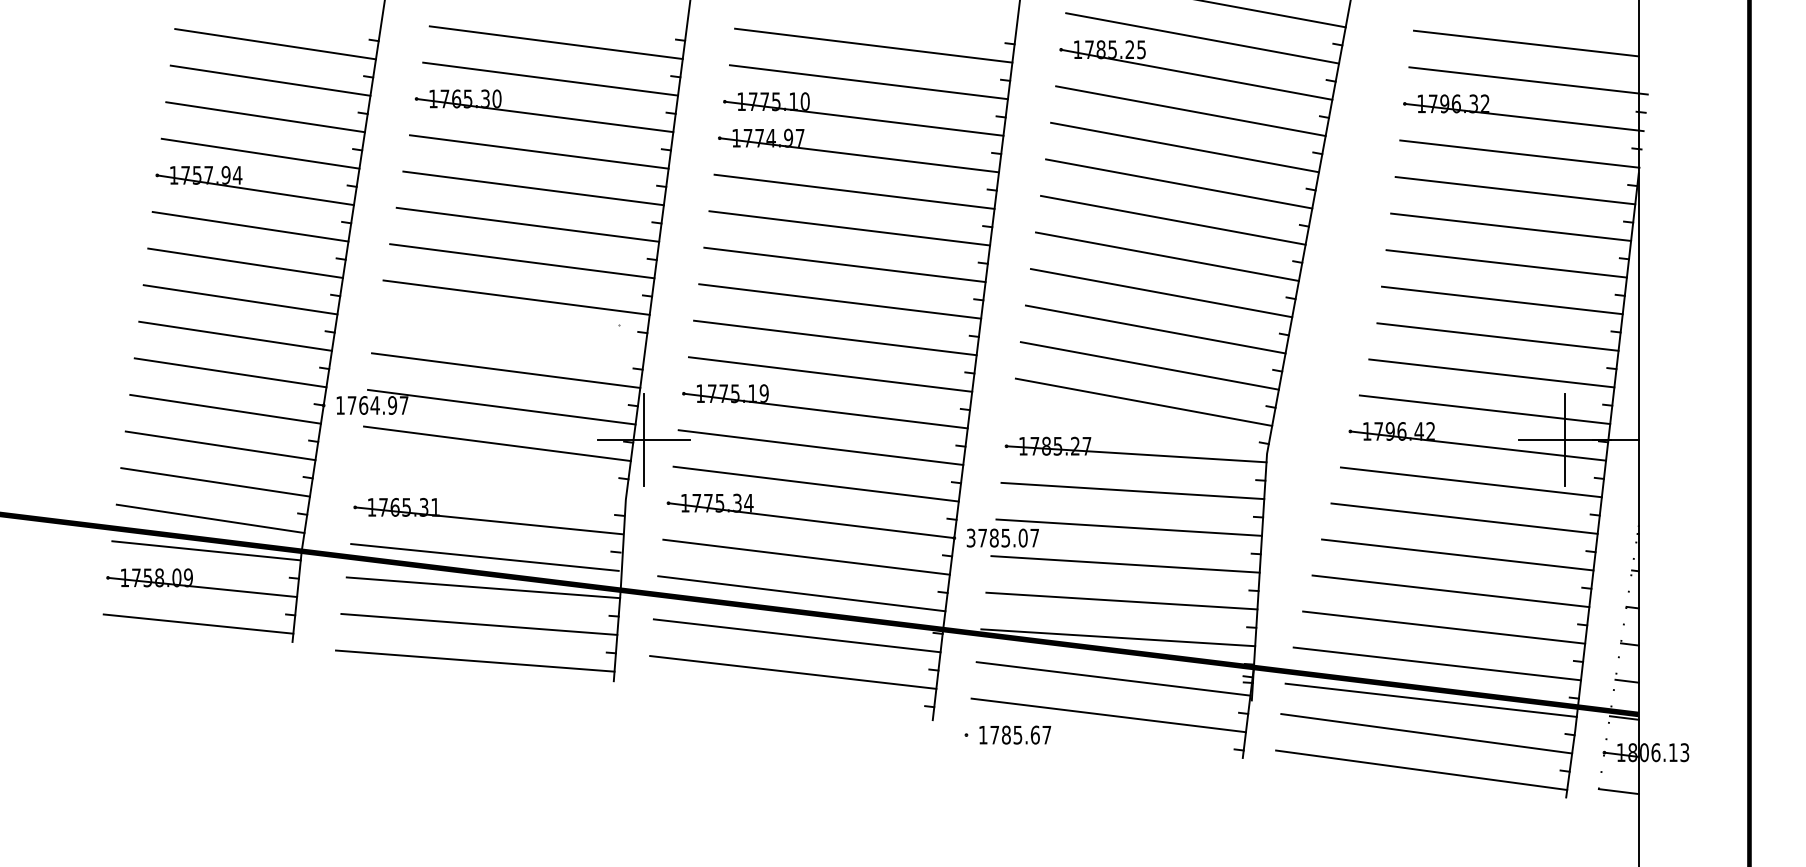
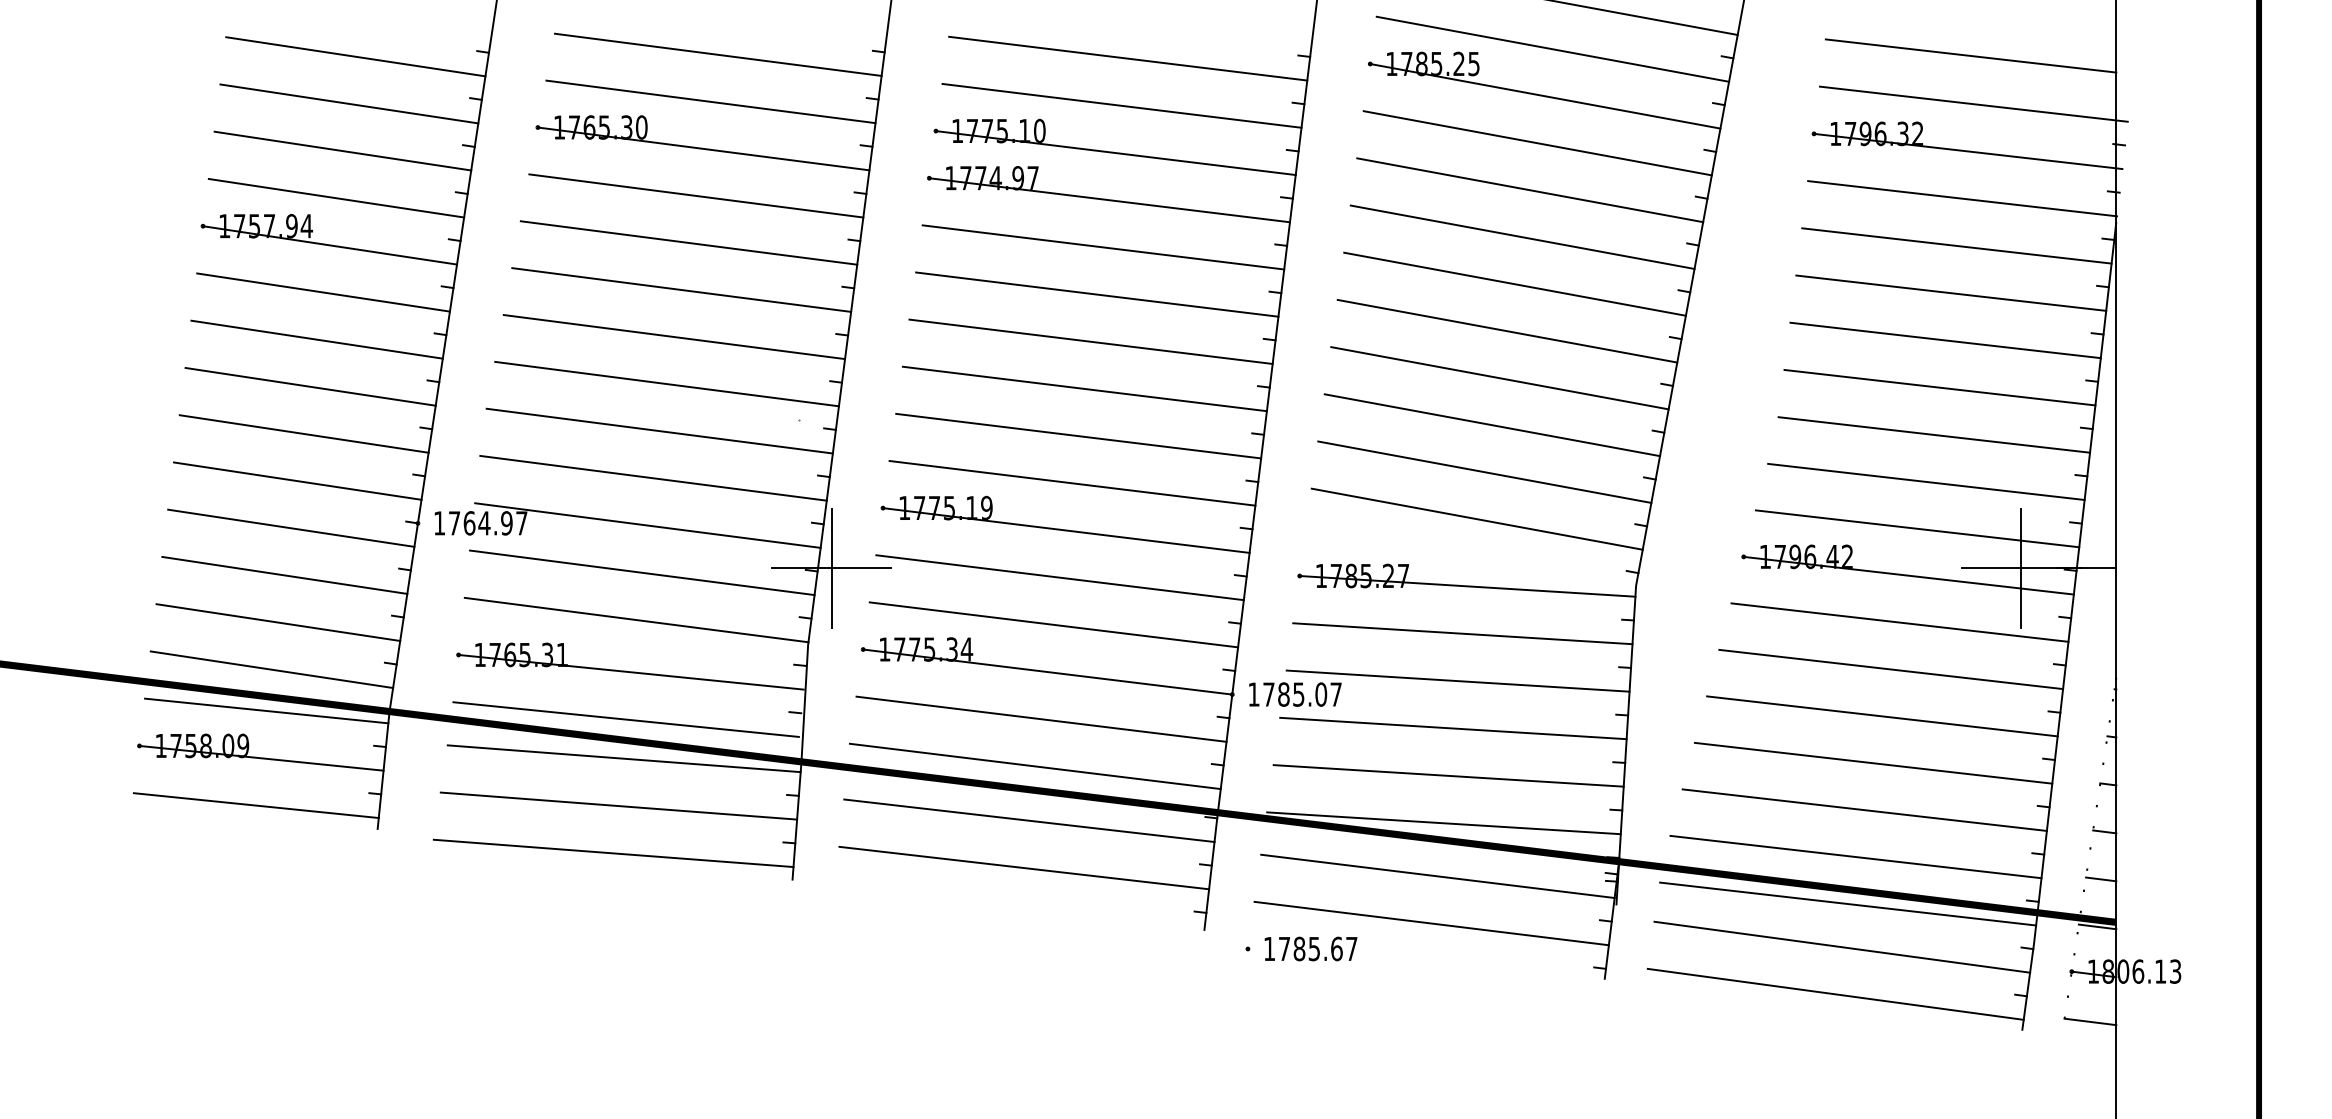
line: (510, 333) -> (659, 430), added
line: (492, 479) -> (636, 619), added
text: (970, 538) -> (1253, 694), 3785.07 -> 1785.07

